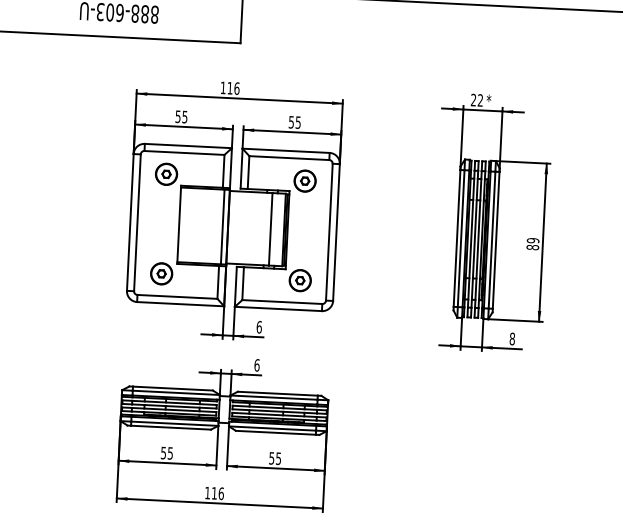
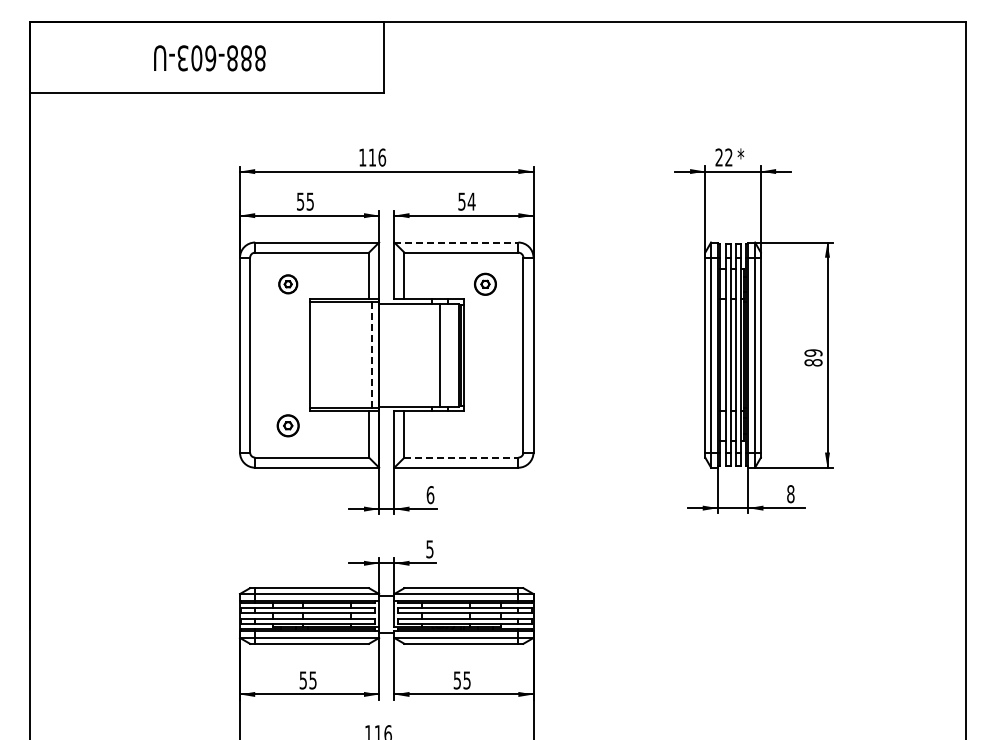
text: (298, 122) -> (471, 201), 55 -> 54
line: (286, 150) -> (456, 242), solid -> dashed
part: (166, 174) -> (288, 284), size x0.6
part: (305, 181) -> (485, 284), size x0.7
line: (222, 226) -> (371, 354), solid -> dashed
part: (161, 273) -> (288, 425), size x0.7
part: (300, 280) -> (485, 425), removed
line: (282, 301) -> (461, 457), solid -> dashed
text: (256, 365) -> (429, 549), 6 -> 5

